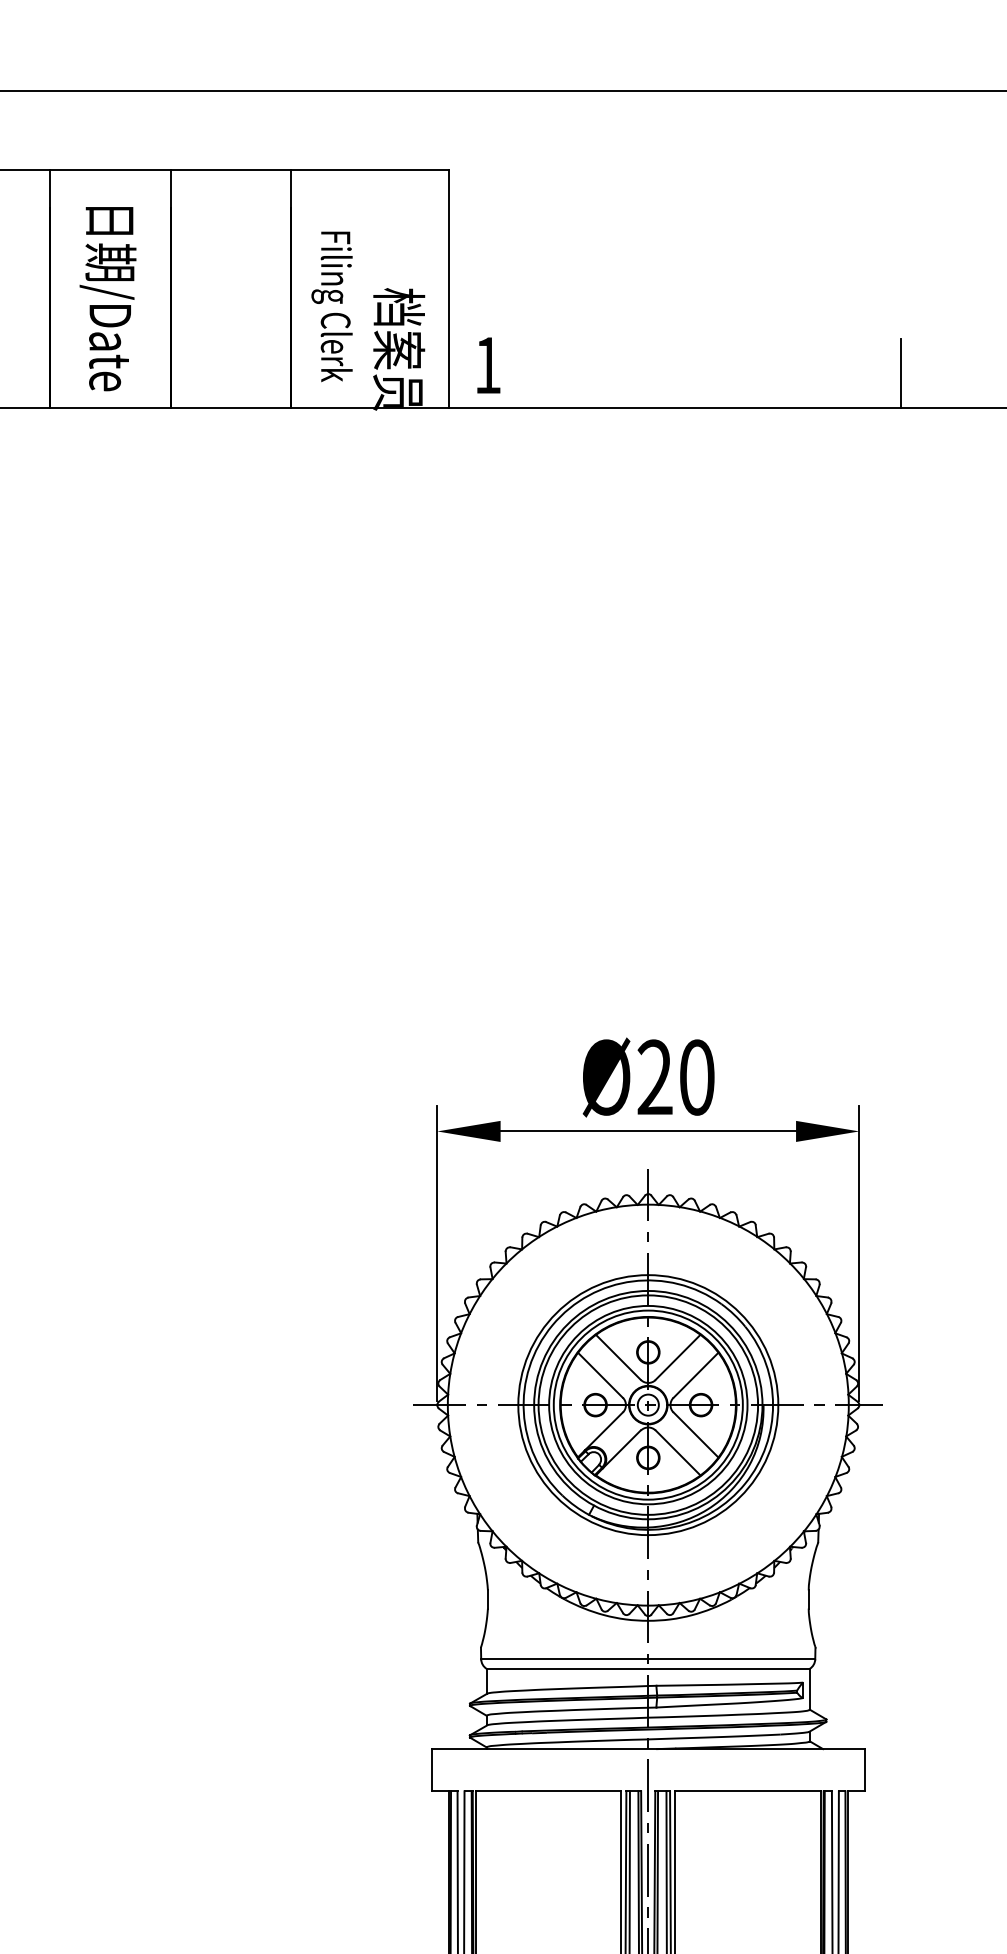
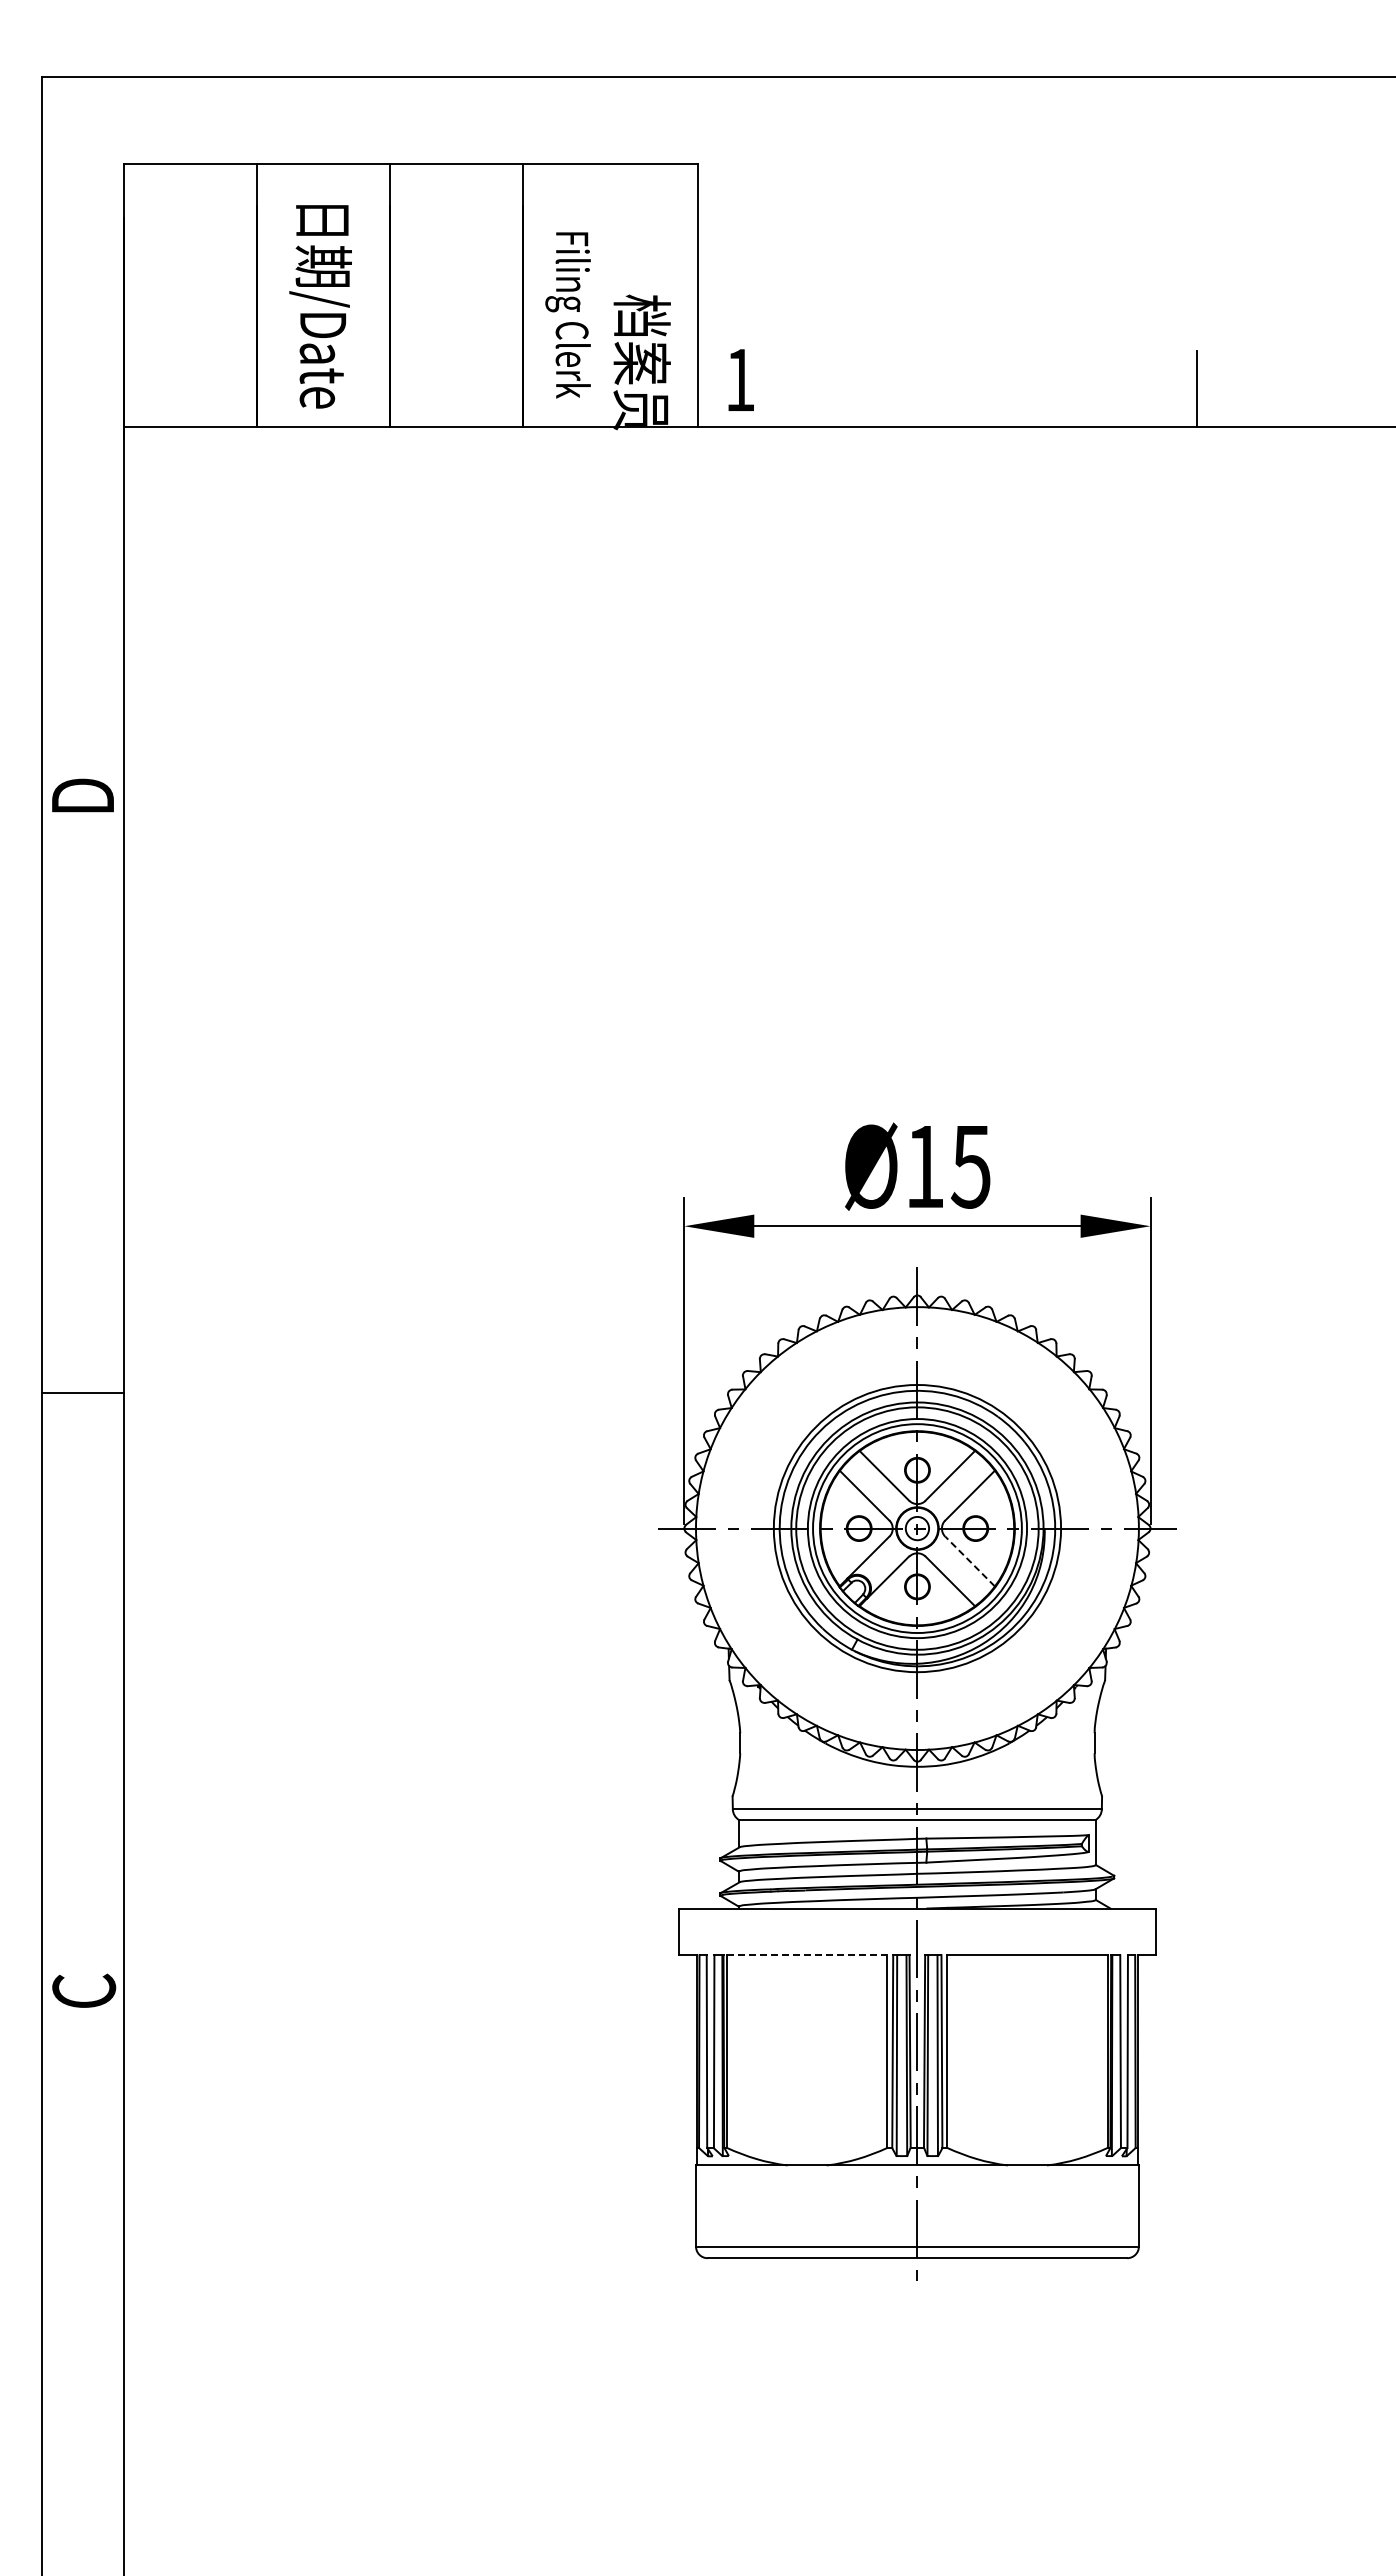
text: (675, 1077) -> (947, 1166), Ø20 -> Ø15
line: (695, 1434) -> (969, 1561), solid -> dashed
line: (548, 1791) -> (807, 1955), solid -> dashed

